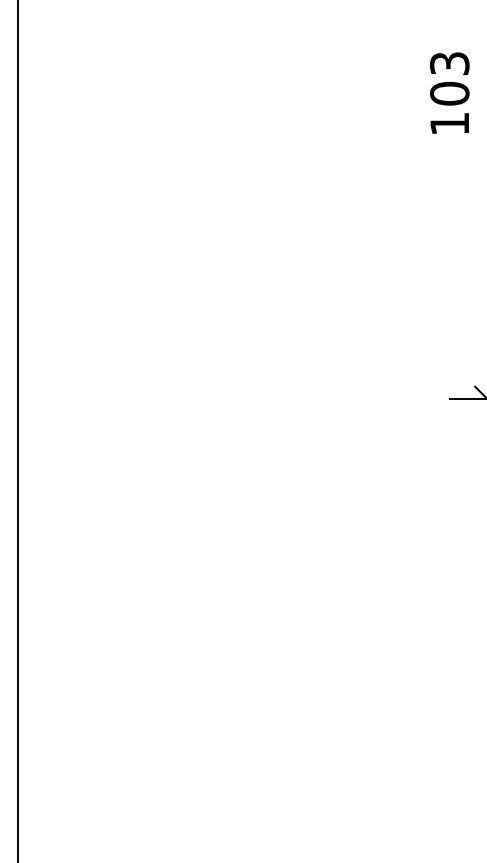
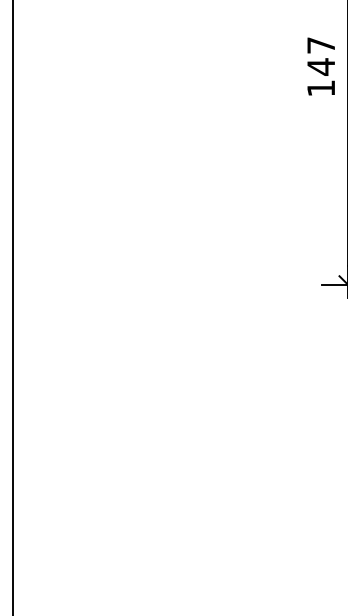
text: (449, 79) -> (321, 56), 103 -> 147

